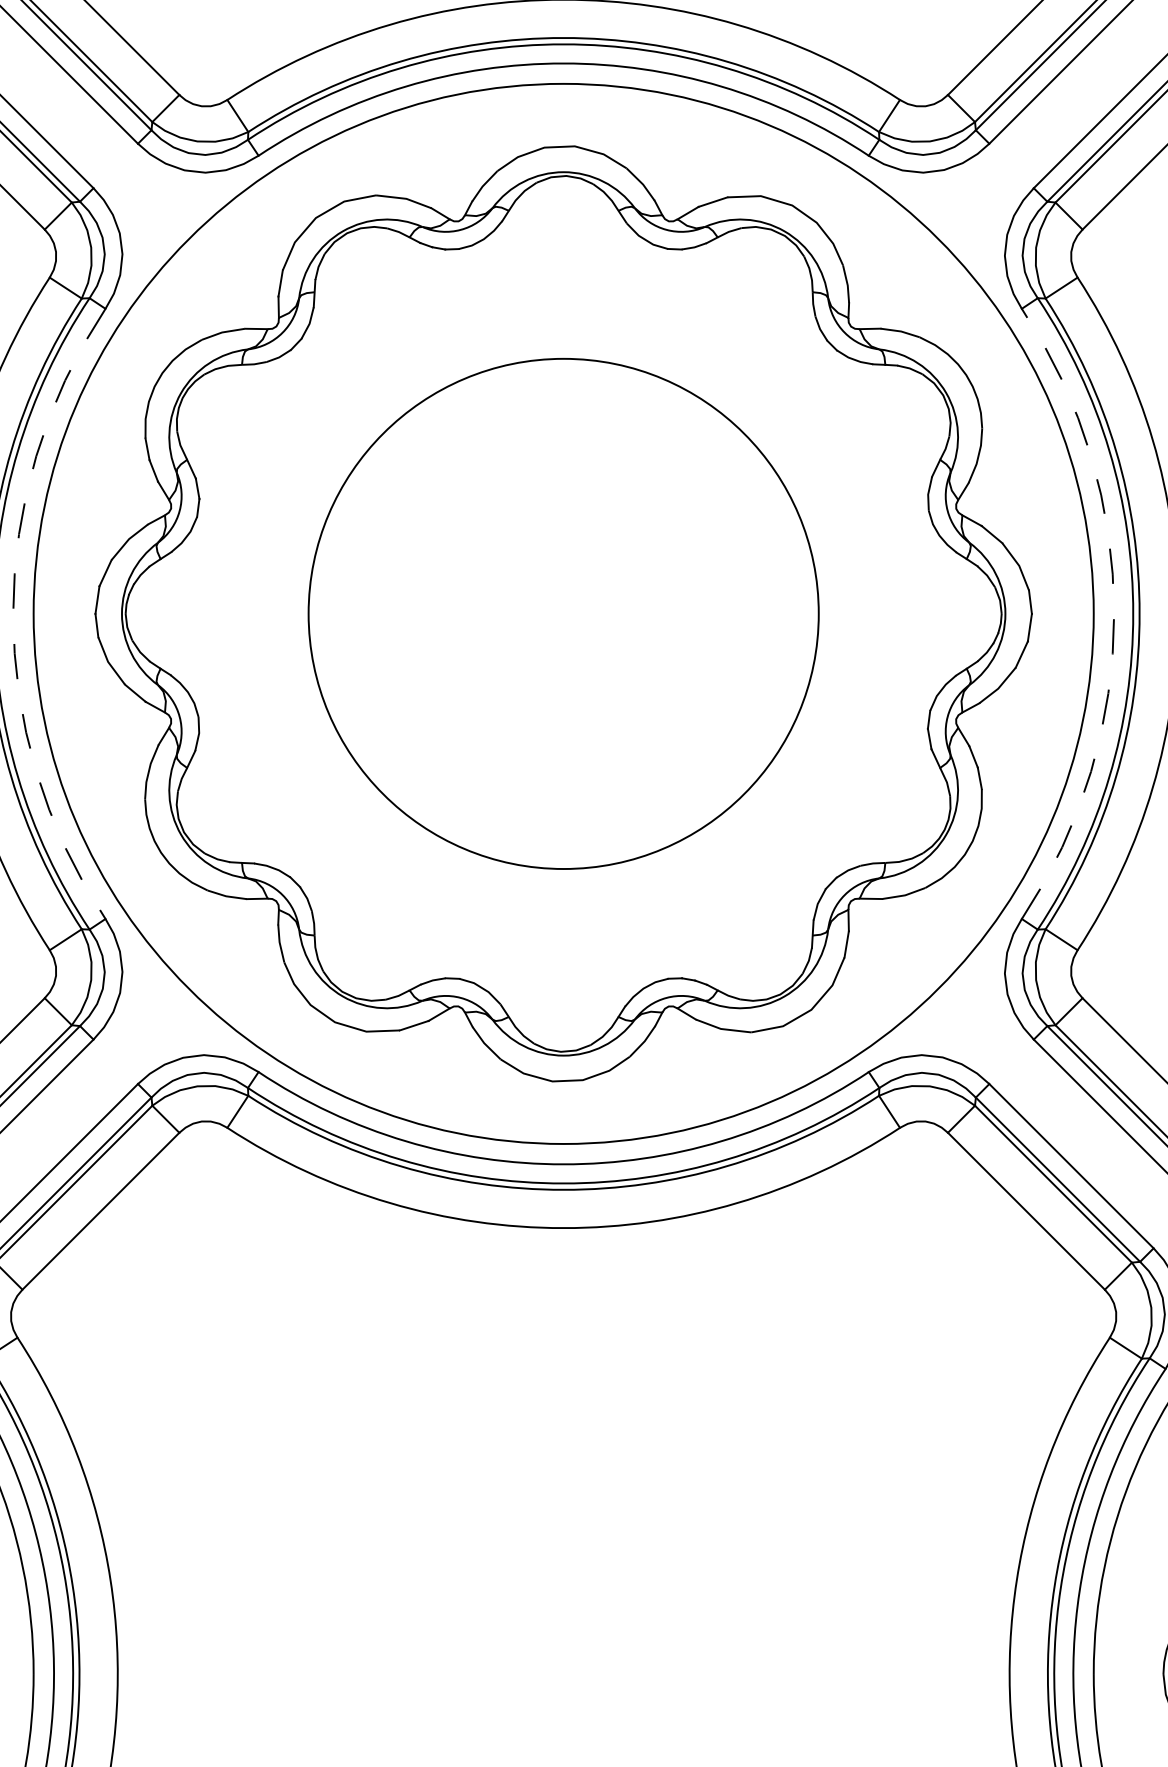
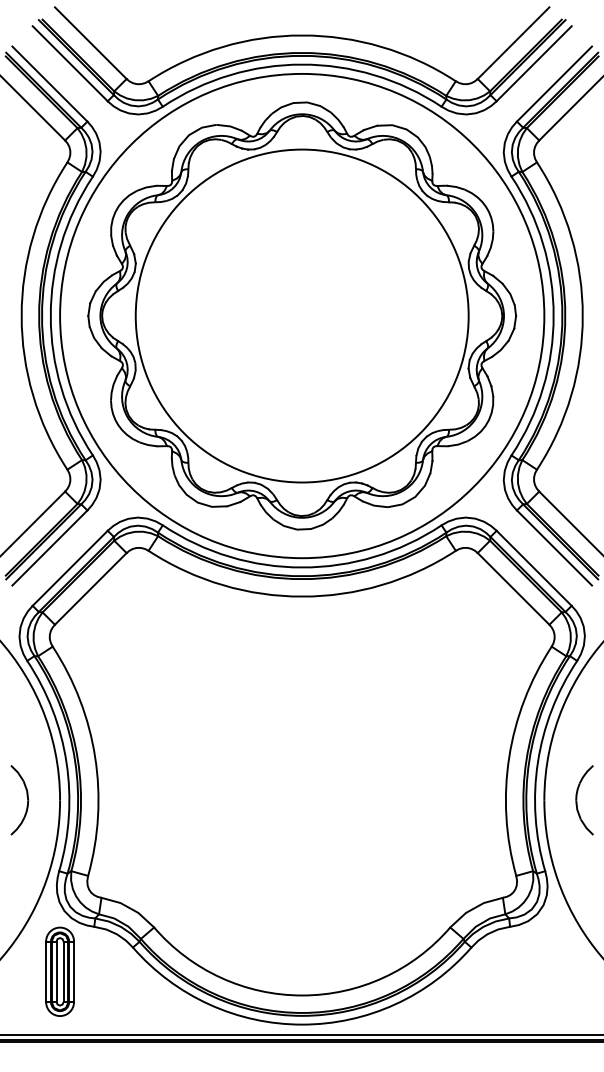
circle: (562, 612) -> (301, 315), size x1.43
arc: (12, 614) -> (50, 316), dashed -> solid
arc: (1113, 614) -> (553, 316), dashed -> solid

